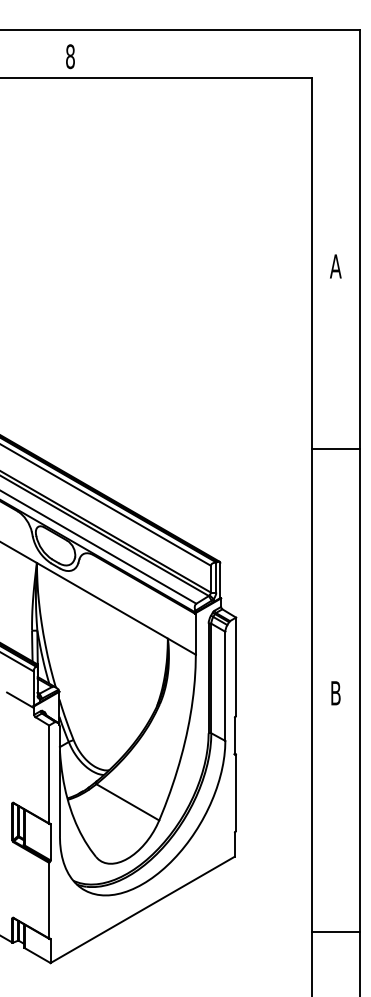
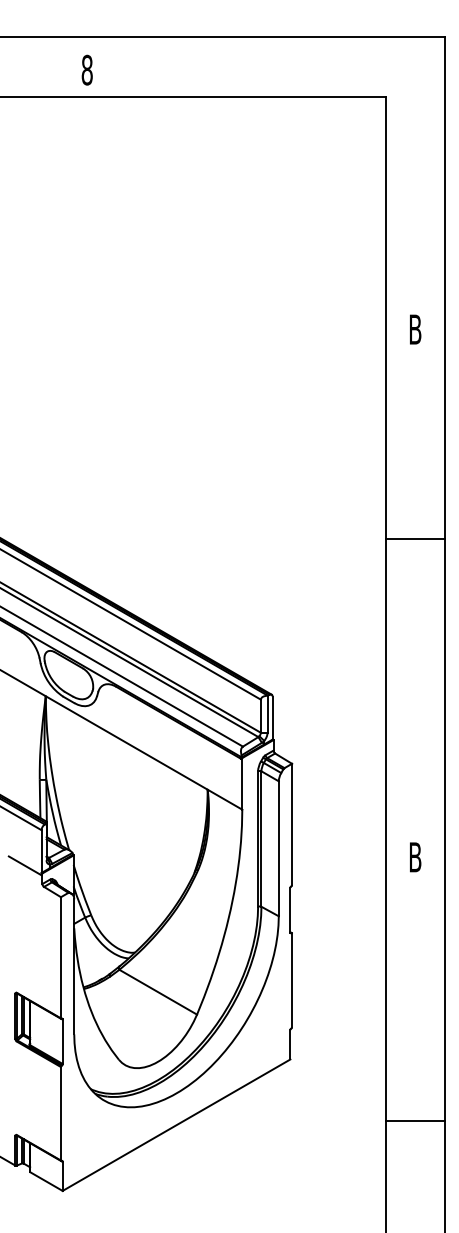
text: (335, 266) -> (414, 329), A -> B
line: (335, 449) -> (414, 538), moved
line: (335, 931) -> (414, 1120), moved

